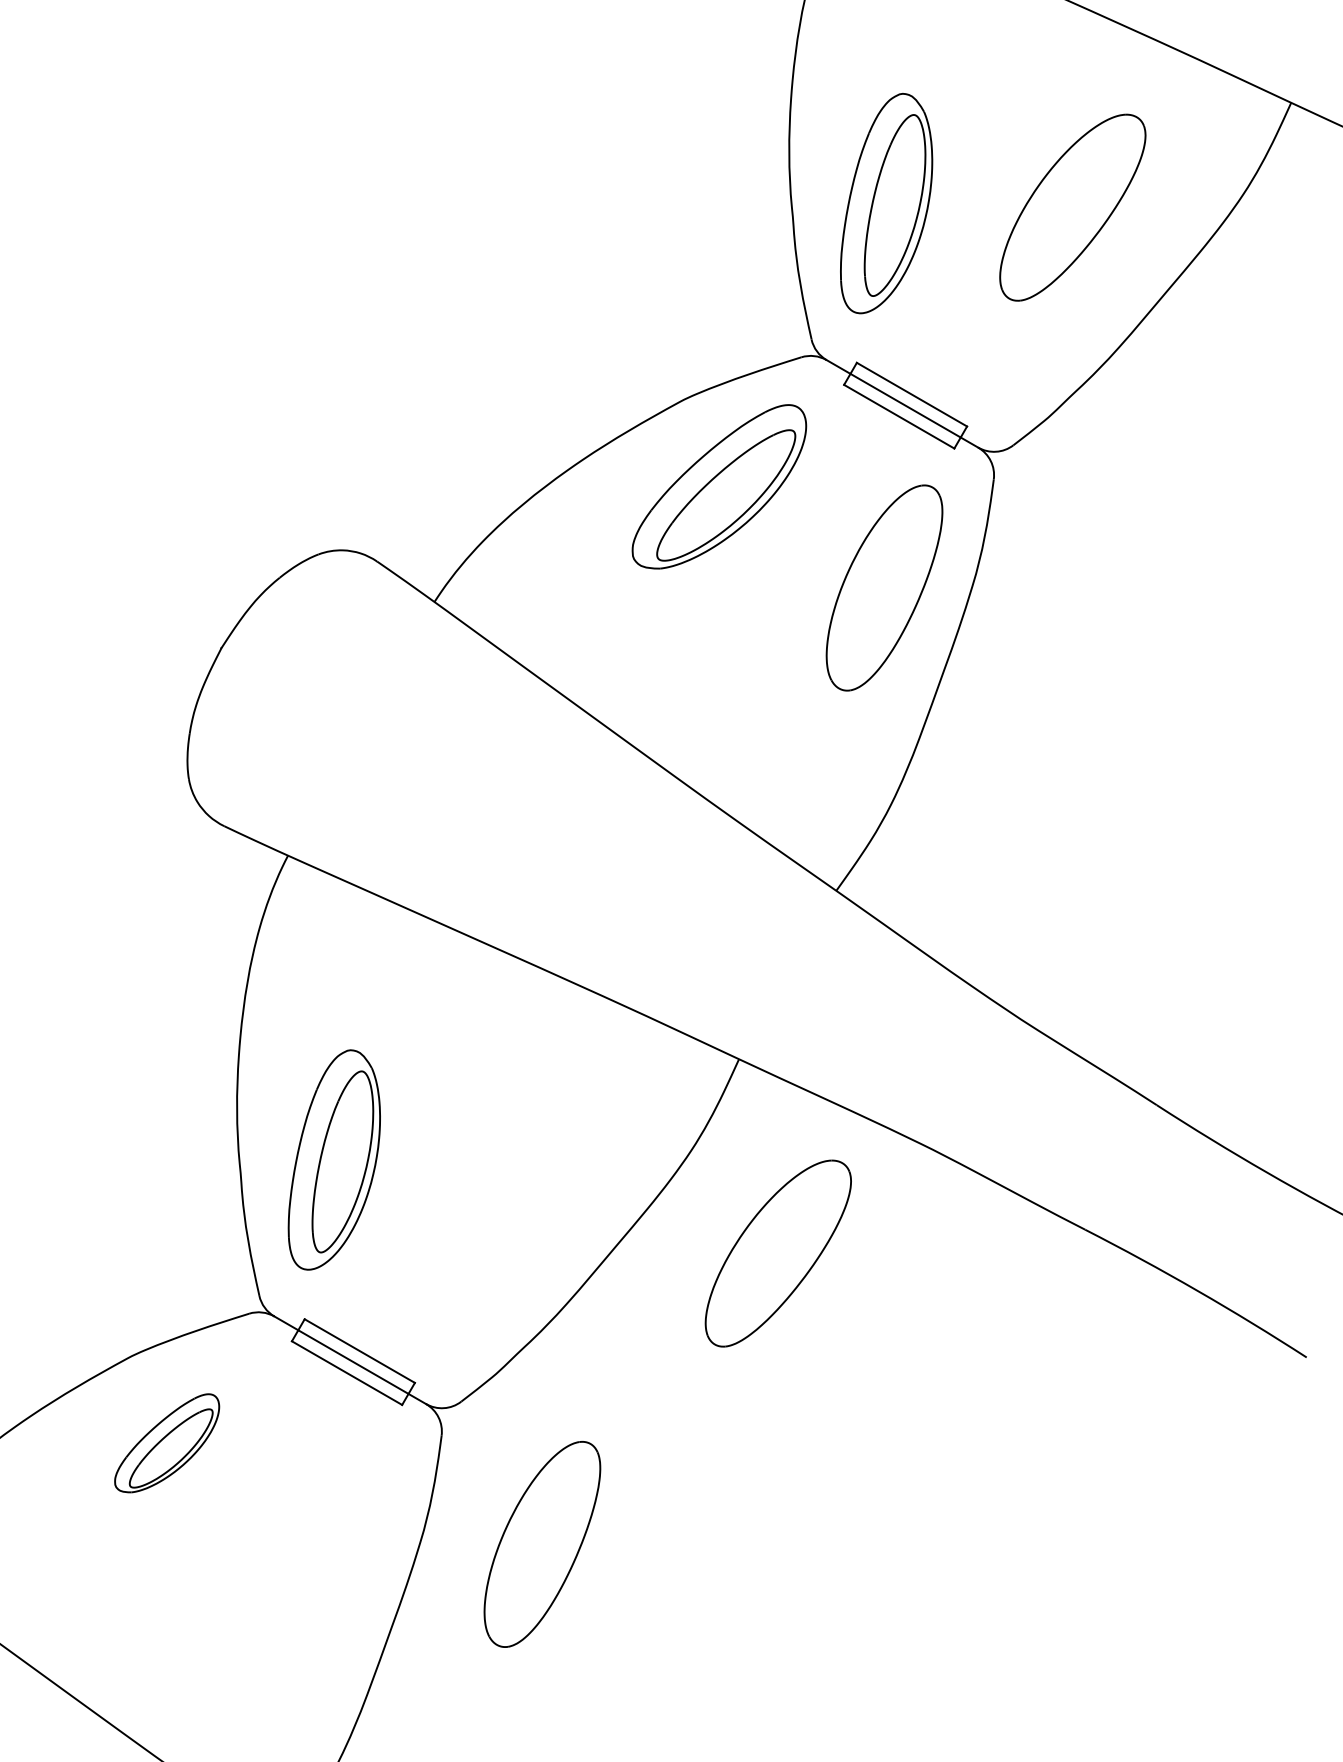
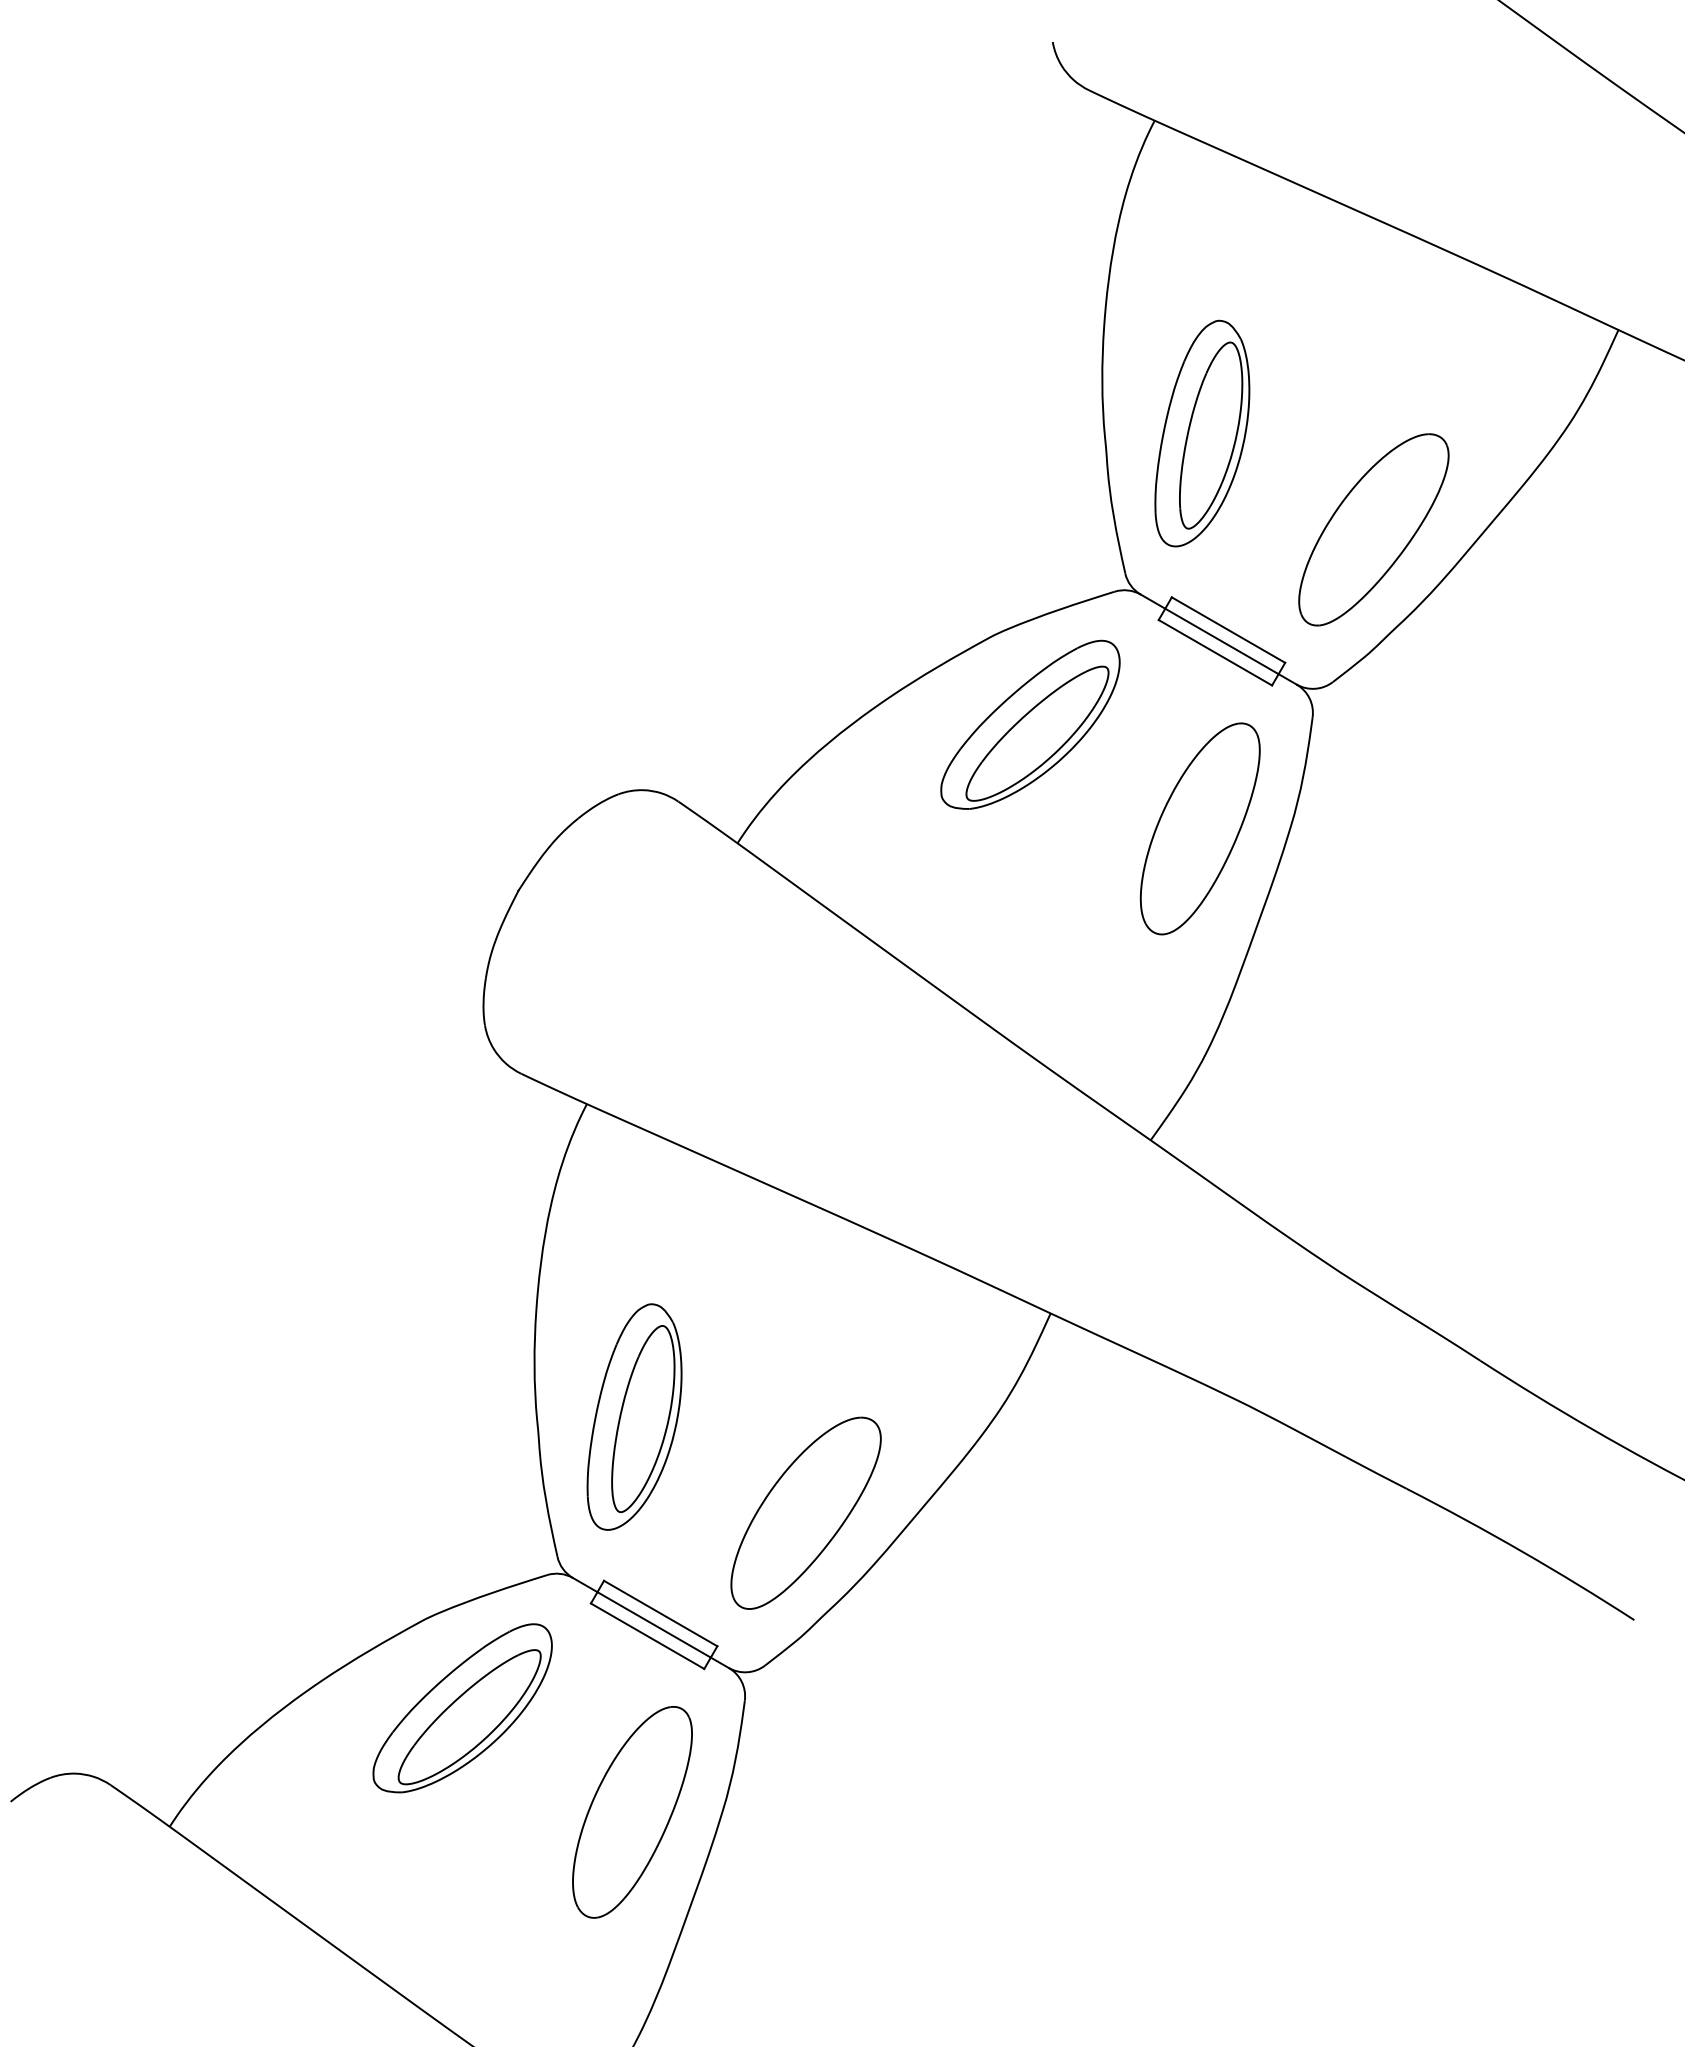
part: (1072, 207) -> (1373, 529), moved
part: (777, 1252) -> (805, 1512), moved
part: (167, 1443) -> (462, 1708), size x1.67
part: (542, 1544) -> (632, 1812), moved

